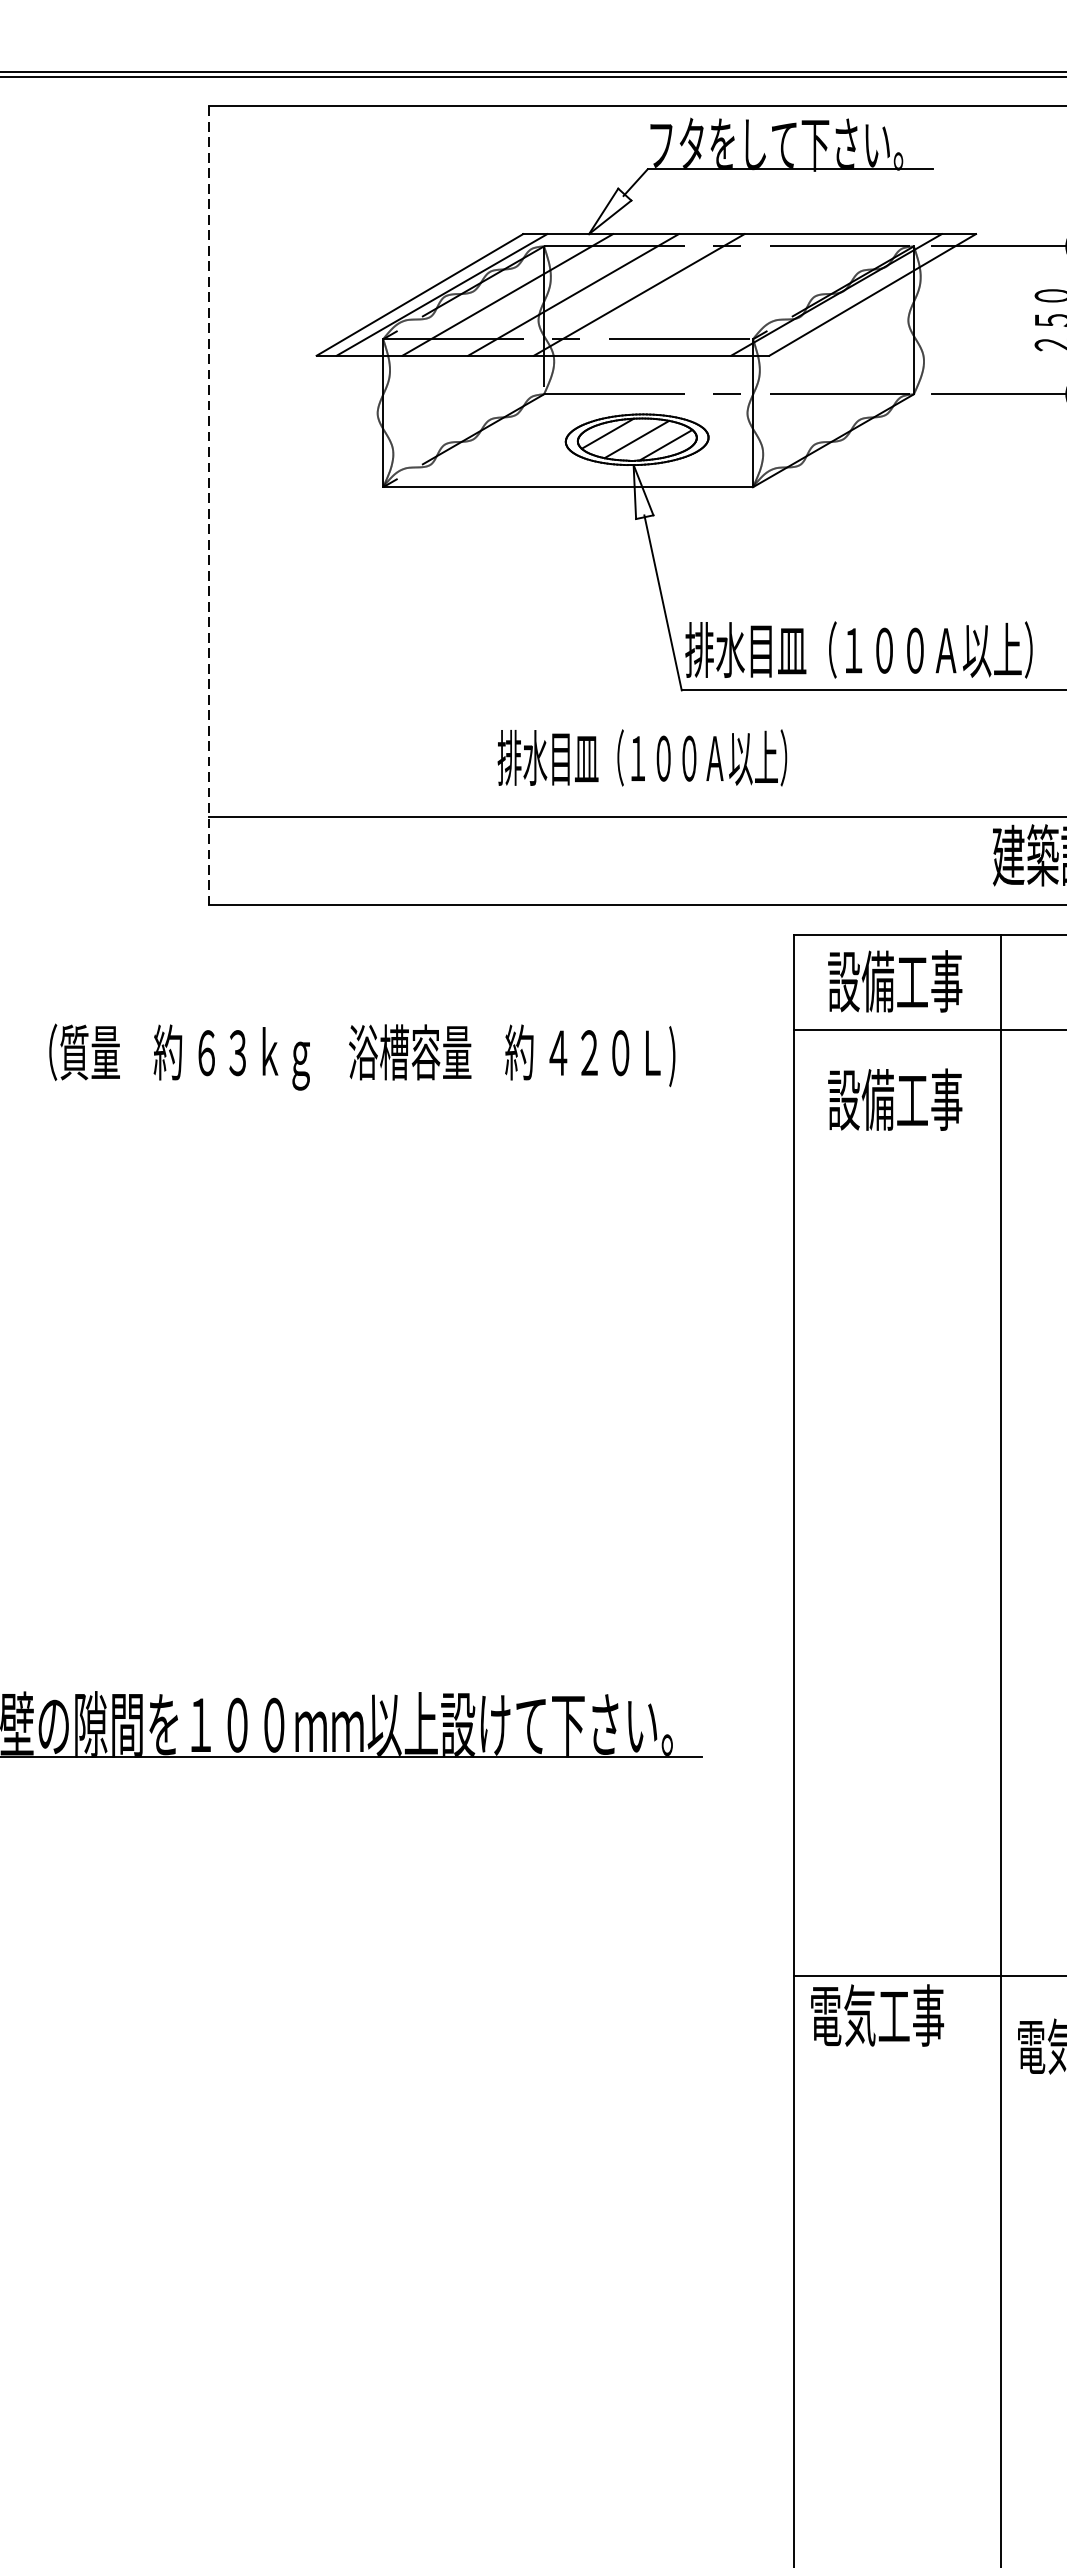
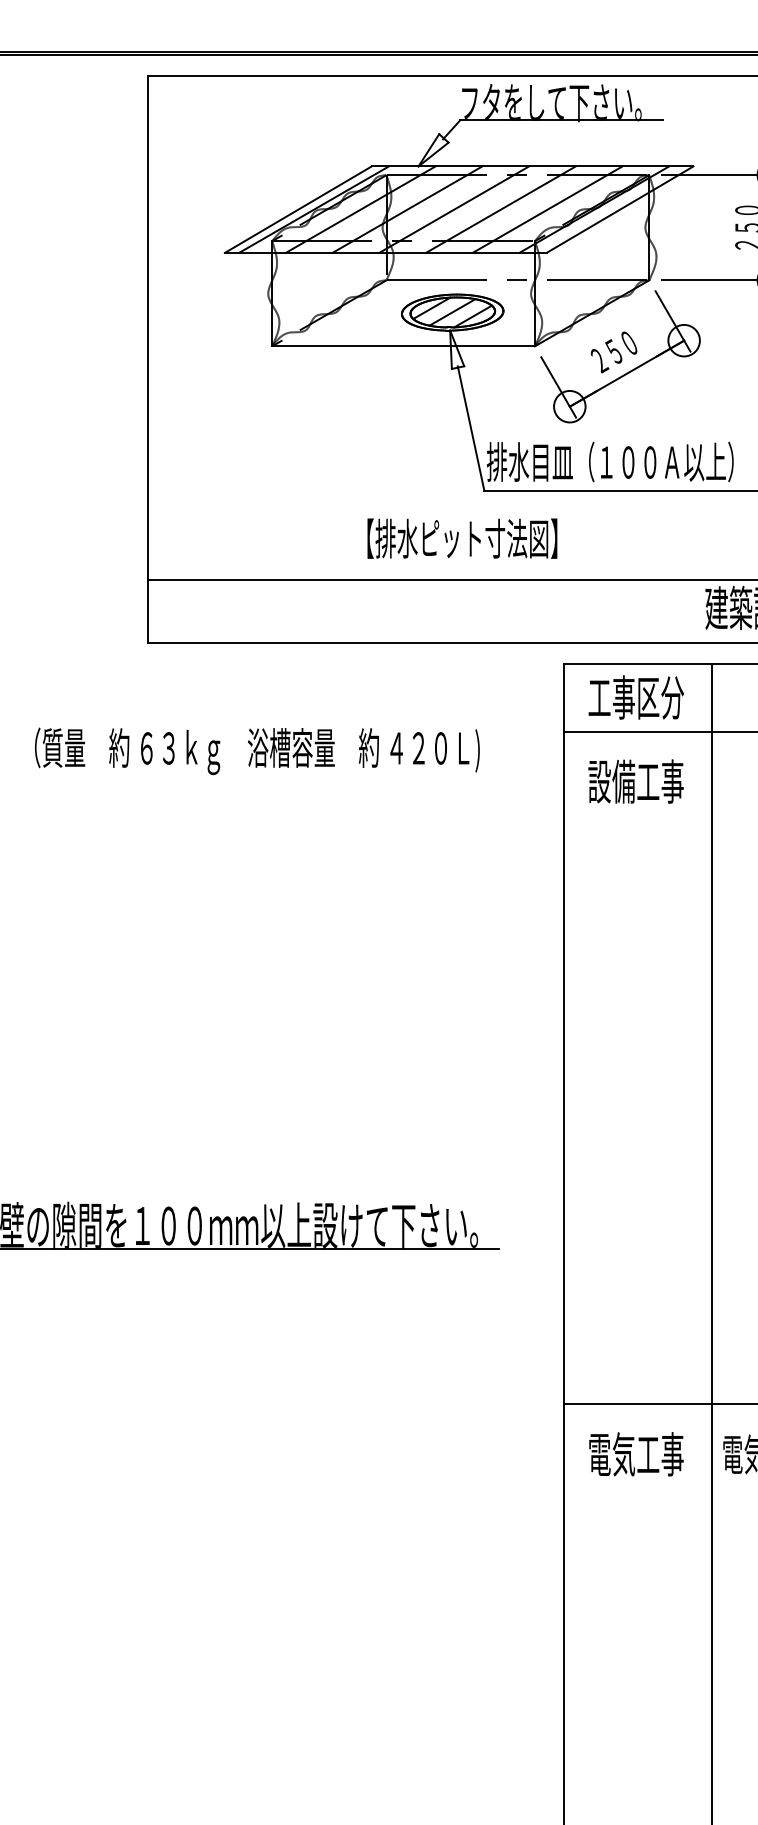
line: (704, 294) -> (500, 209), added
line: (770, 294) -> (547, 209), added
part: (873, 501) -> (620, 356), added
line: (209, 505) -> (148, 359), dashed -> solid
text: (642, 757) -> (456, 538), 排水目皿（１００Ａ以上） -> 【排水ピット寸法図】
text: (895, 981) -> (636, 697), 設備工事 -> 工事区分
text: (877, 2015) -> (636, 1454), moved

